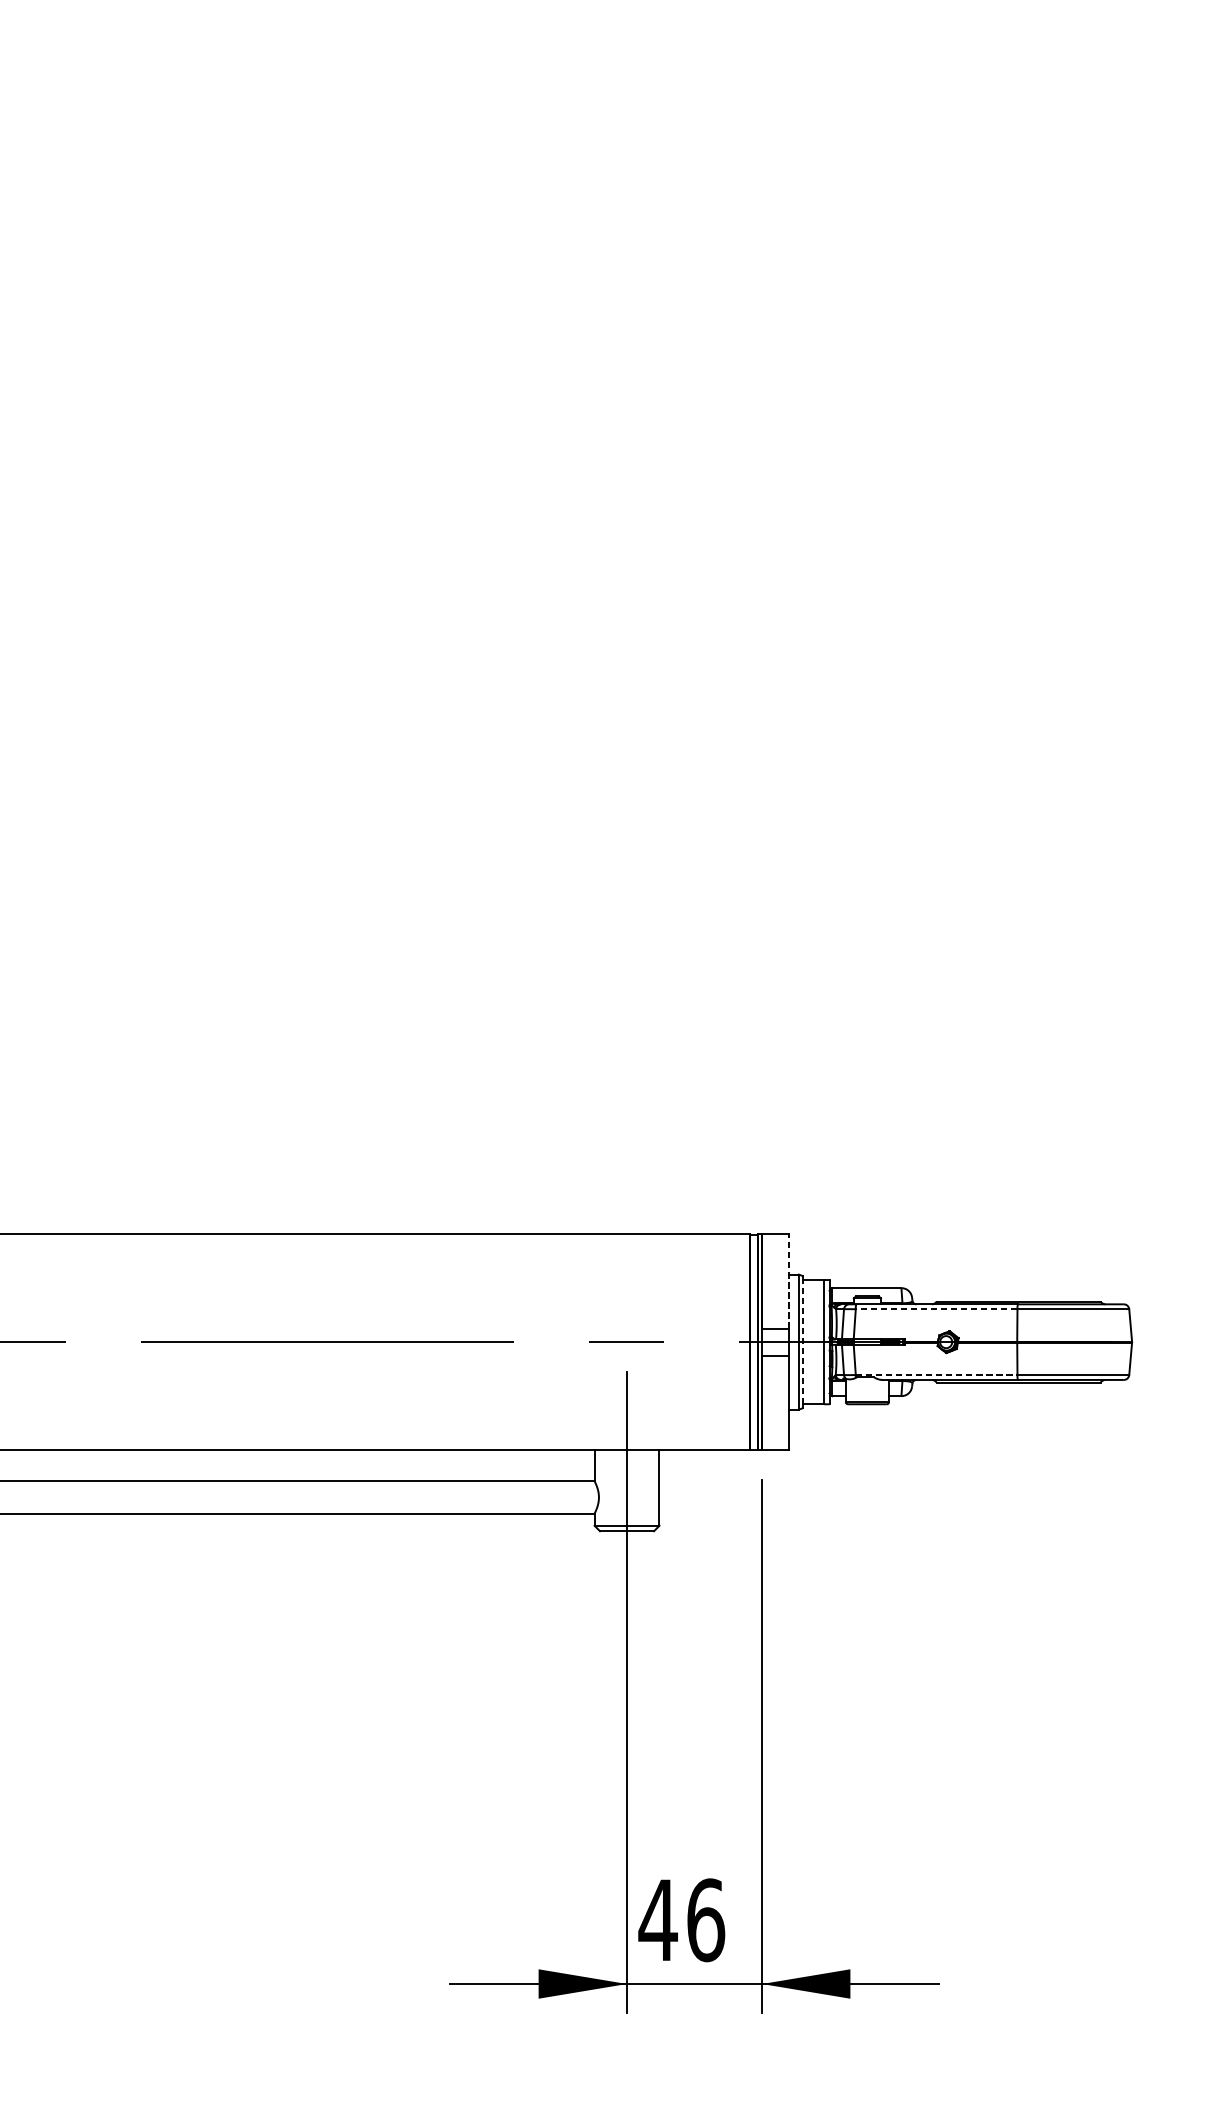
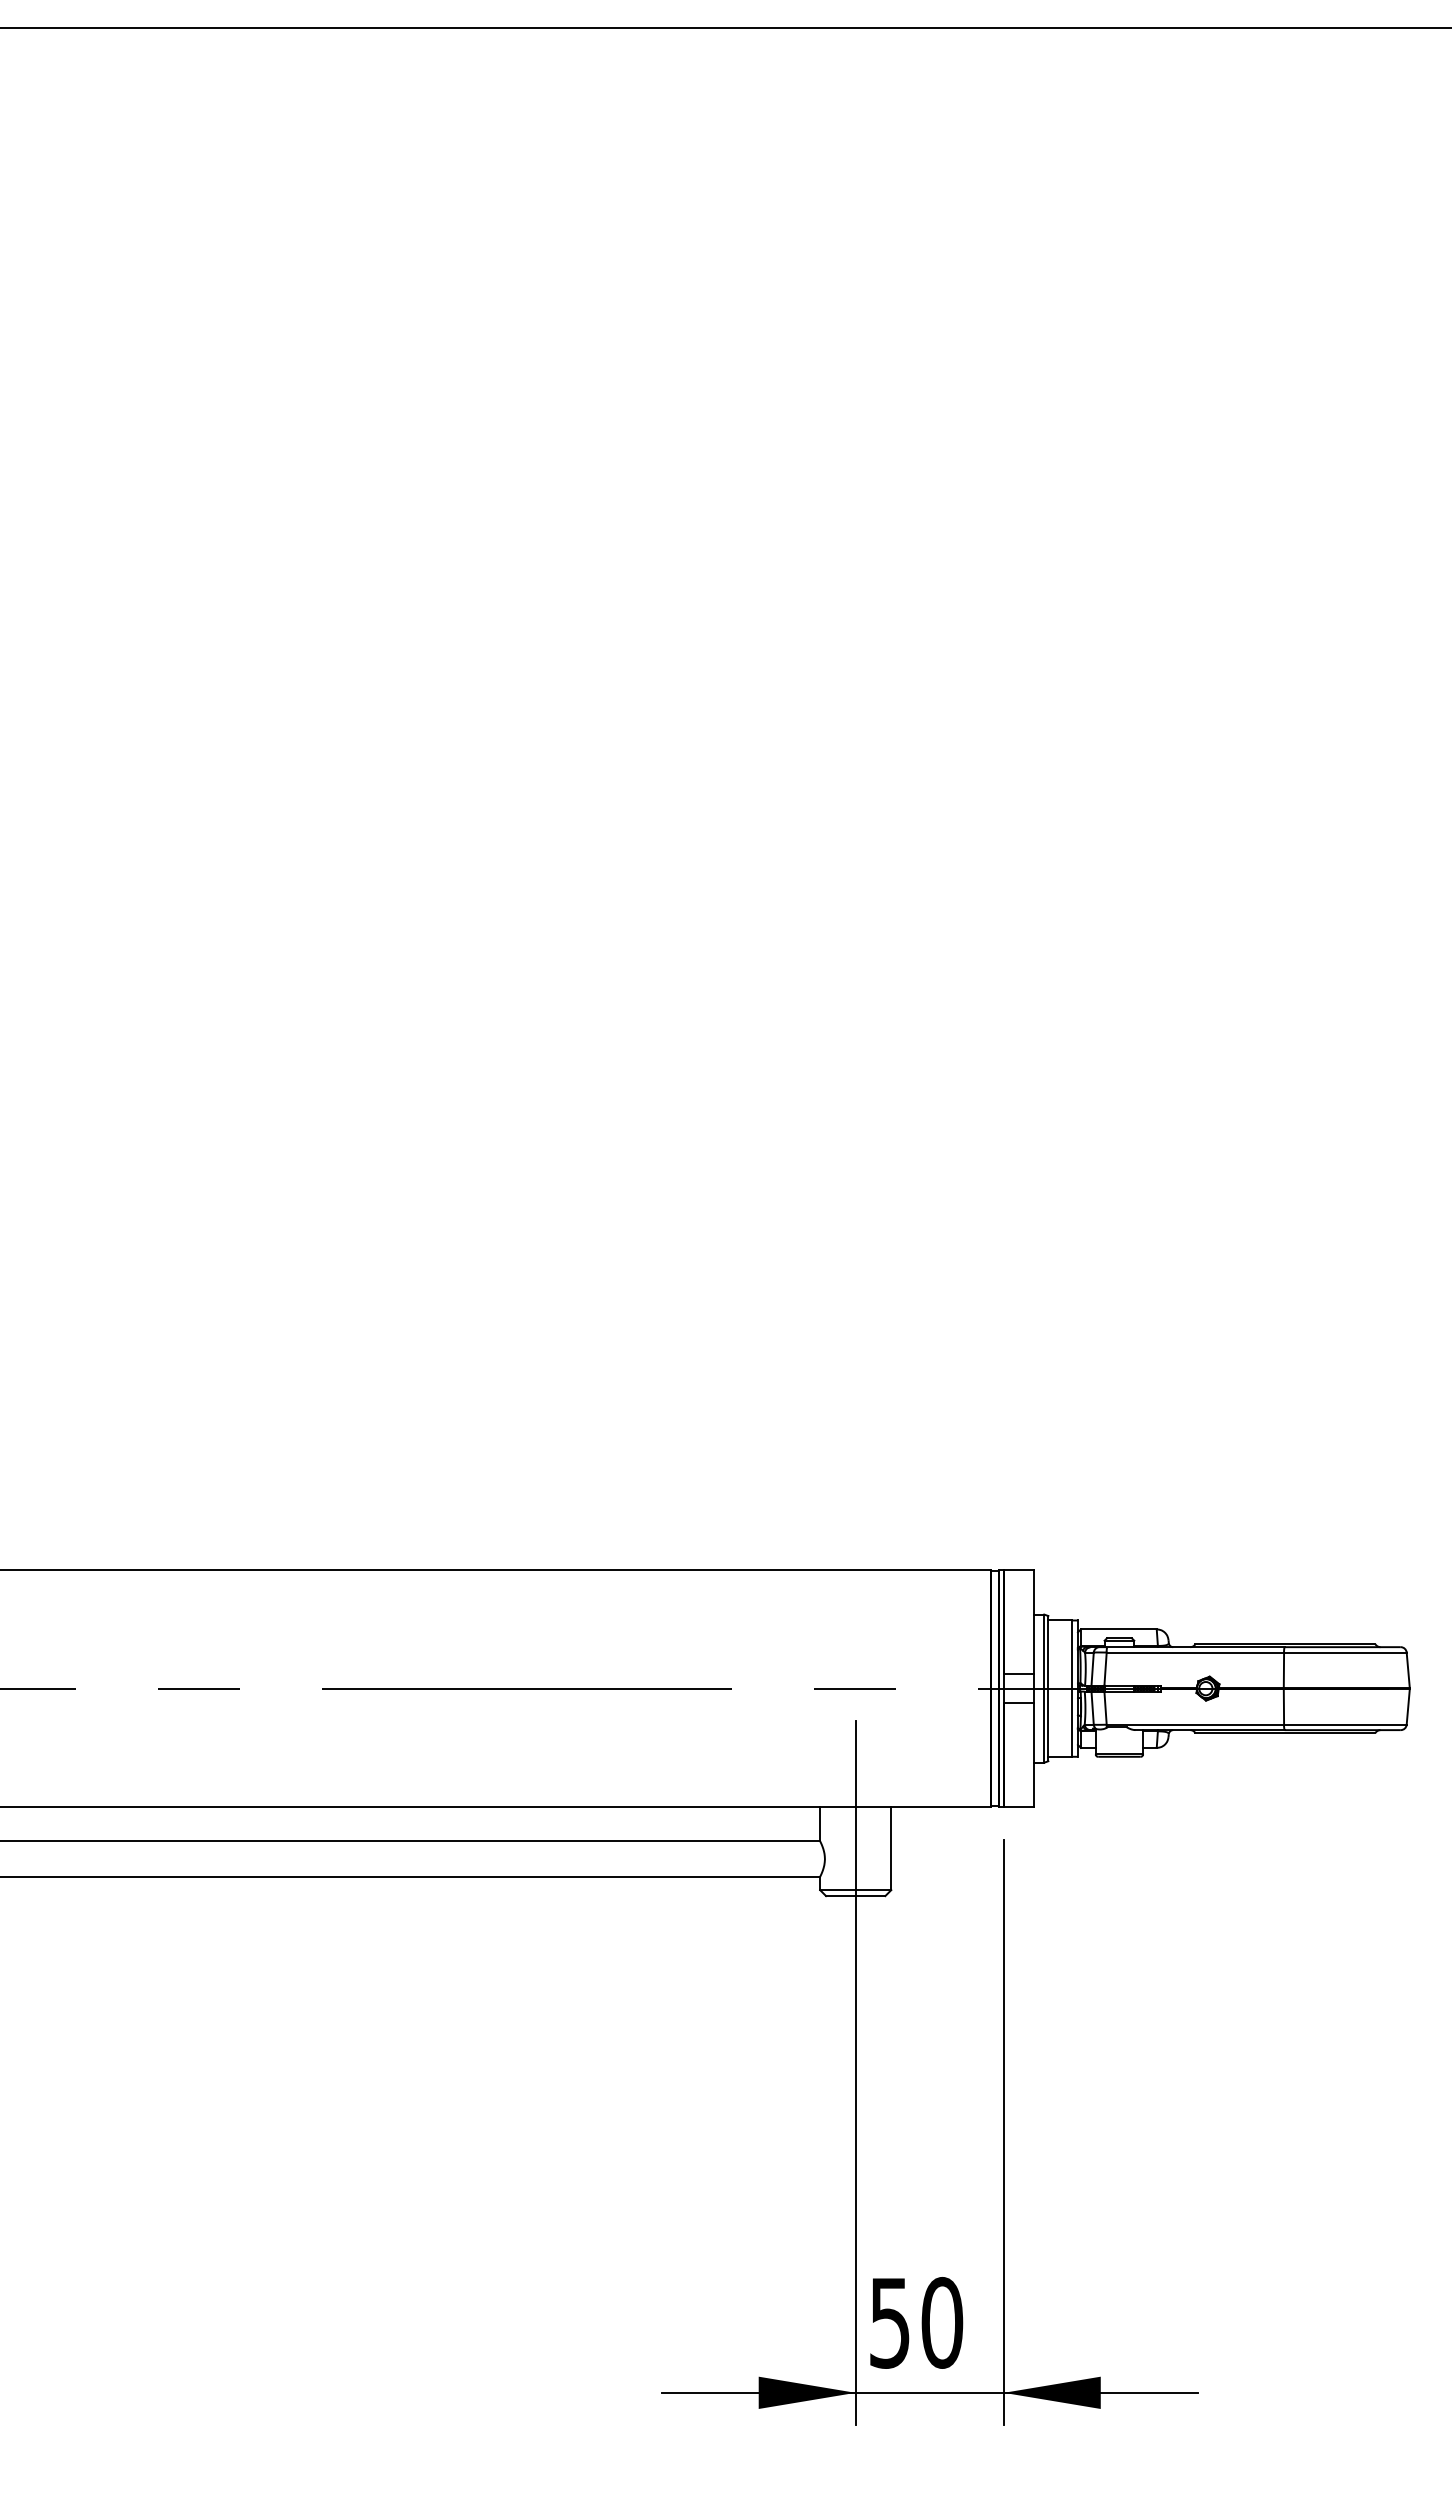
line: (789, 1280) -> (1033, 1621), dashed -> solid
line: (936, 1309) -> (1195, 1652), dashed -> solid
line: (802, 1342) -> (1048, 1688), dashed -> solid
line: (936, 1374) -> (1195, 1724), dashed -> solid
text: (681, 1919) -> (915, 2322), 46 -> 50

